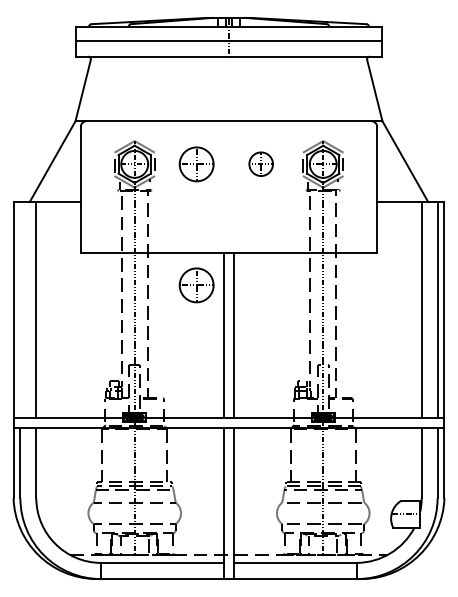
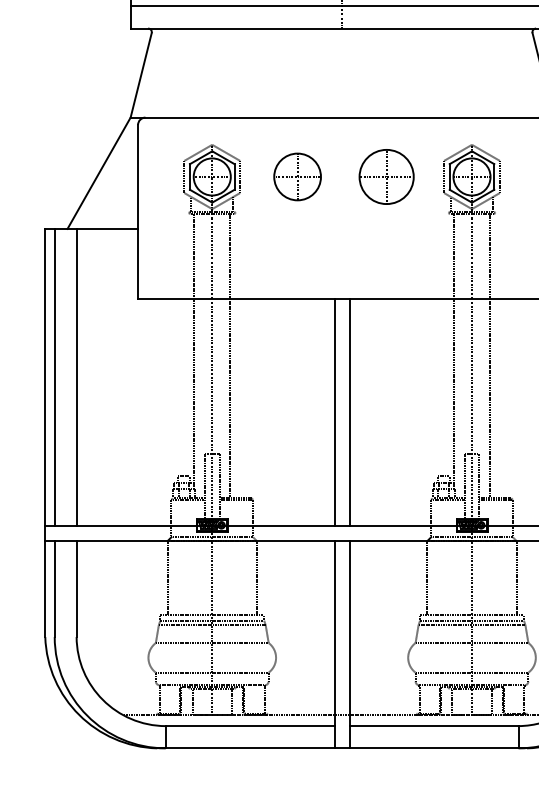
part: (260, 163) -> (385, 175), size x1.67
part: (196, 285) -> (297, 343), removed
line: (20, 309) -> (54, 376), added

